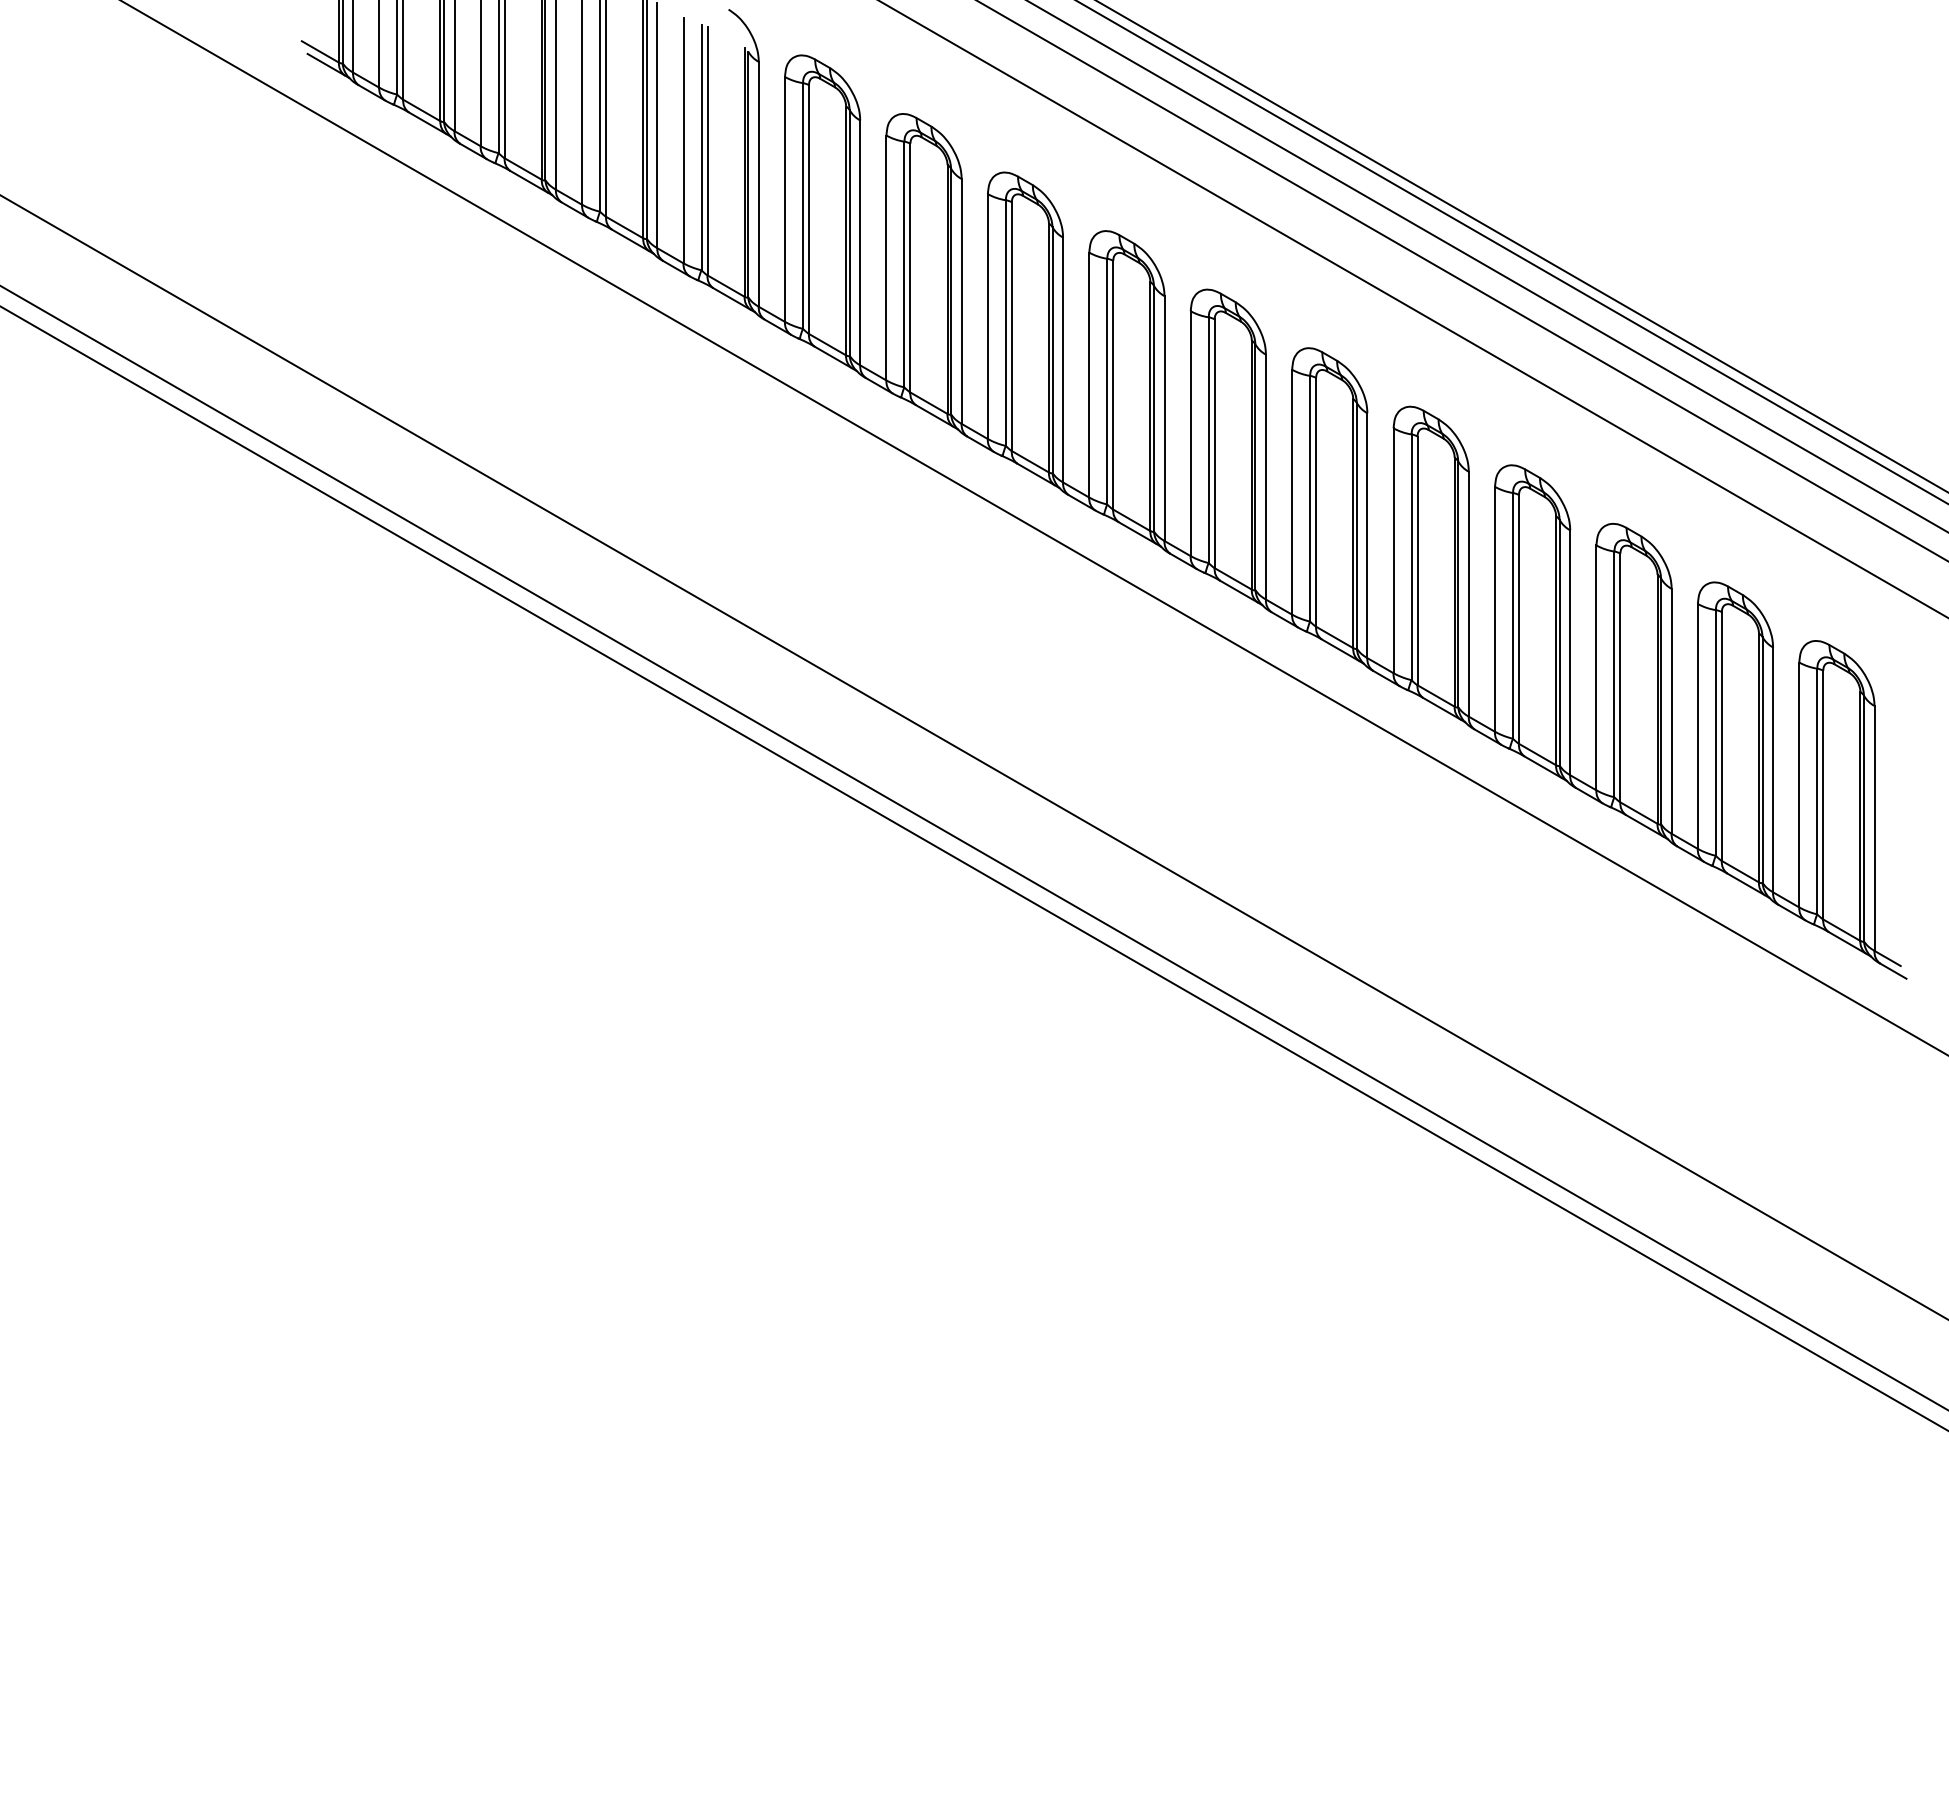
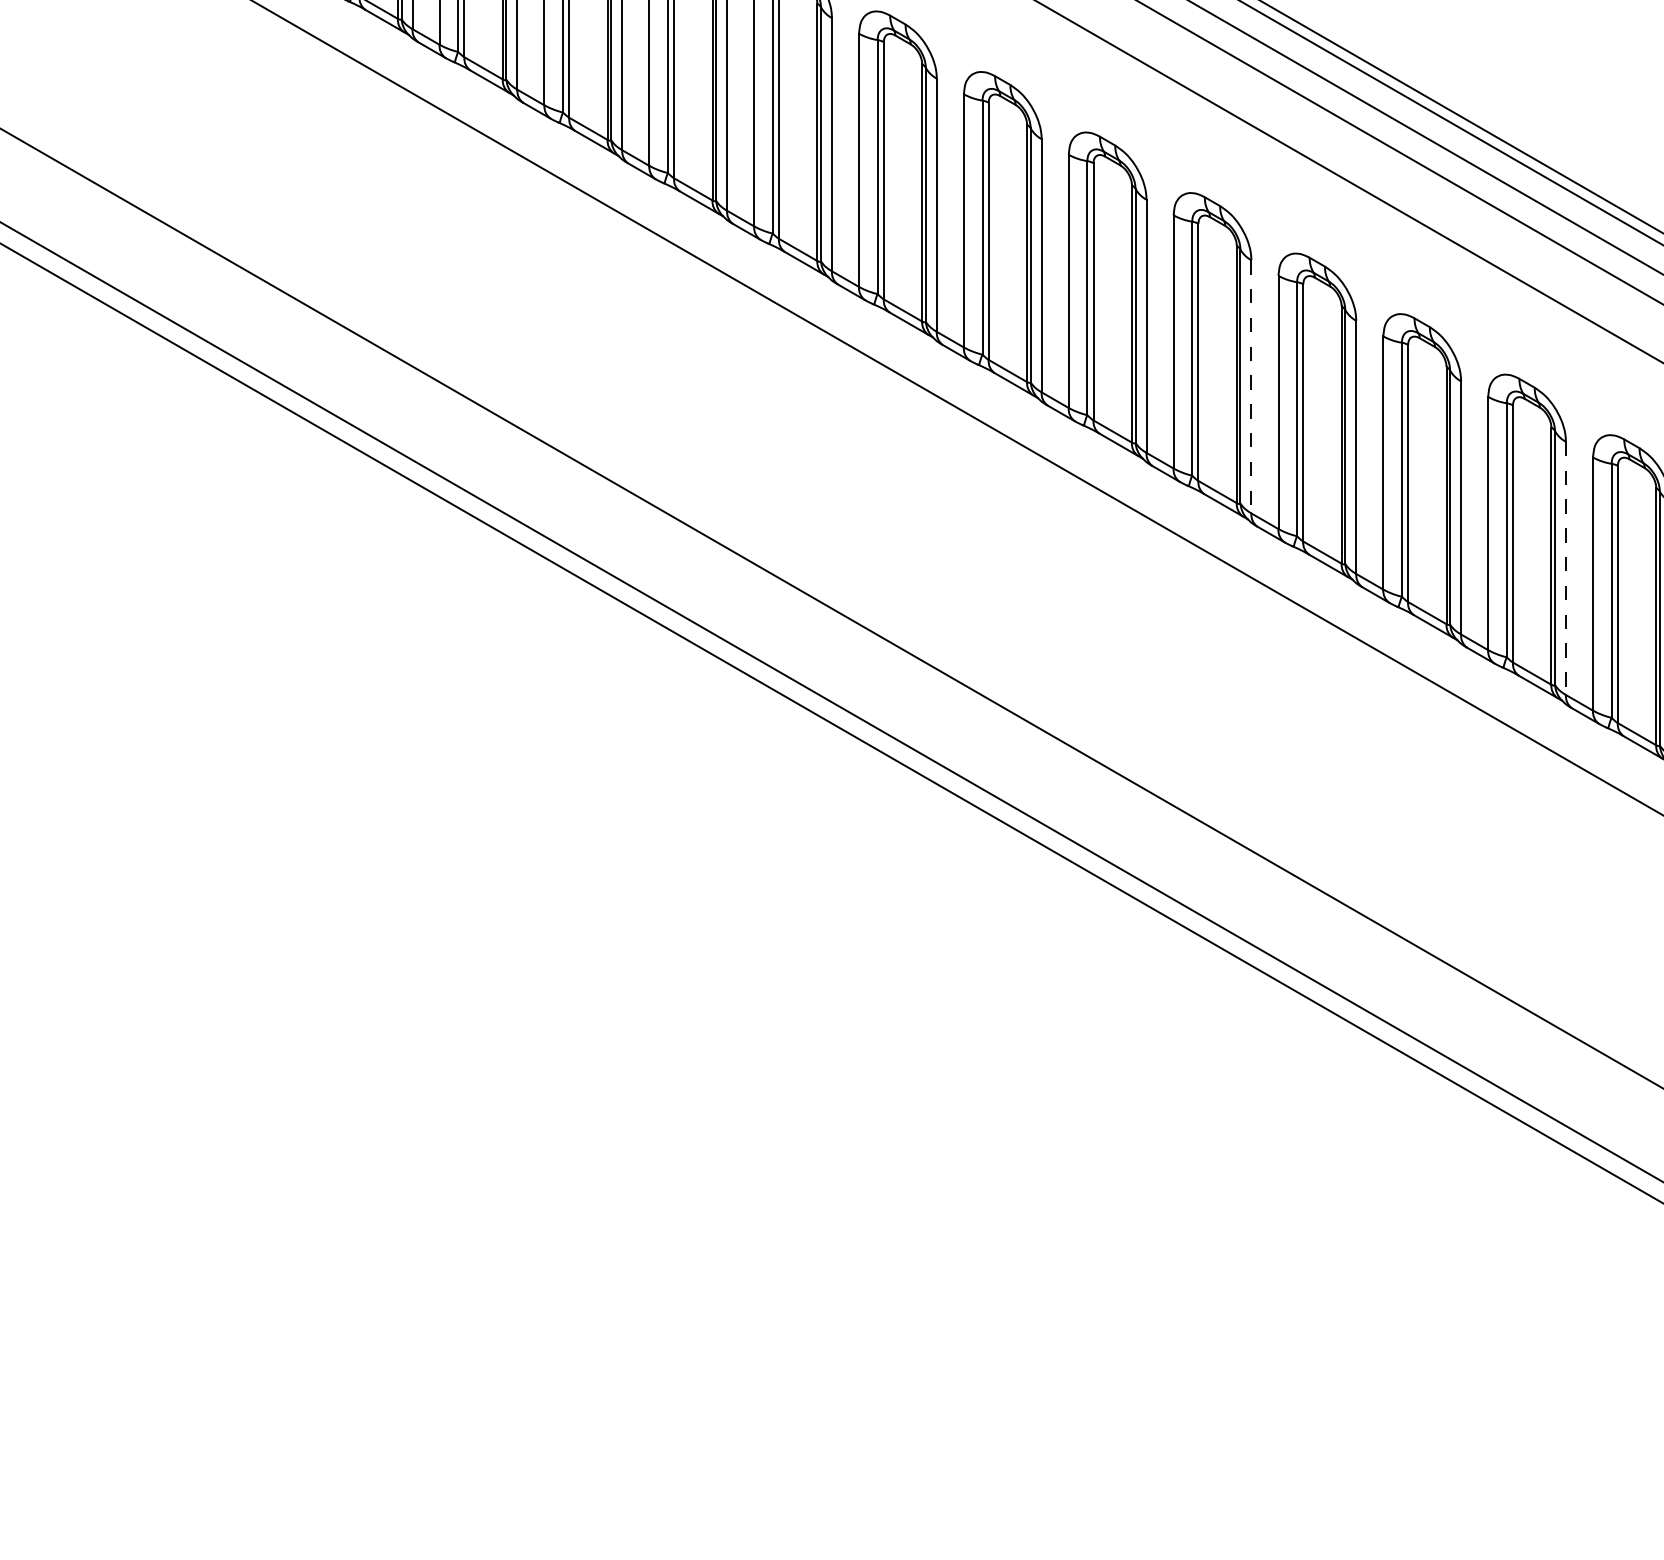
line: (1468, 594) -> (1251, 387), solid -> dashed
line: (1773, 770) -> (1566, 569), solid -> dashed

